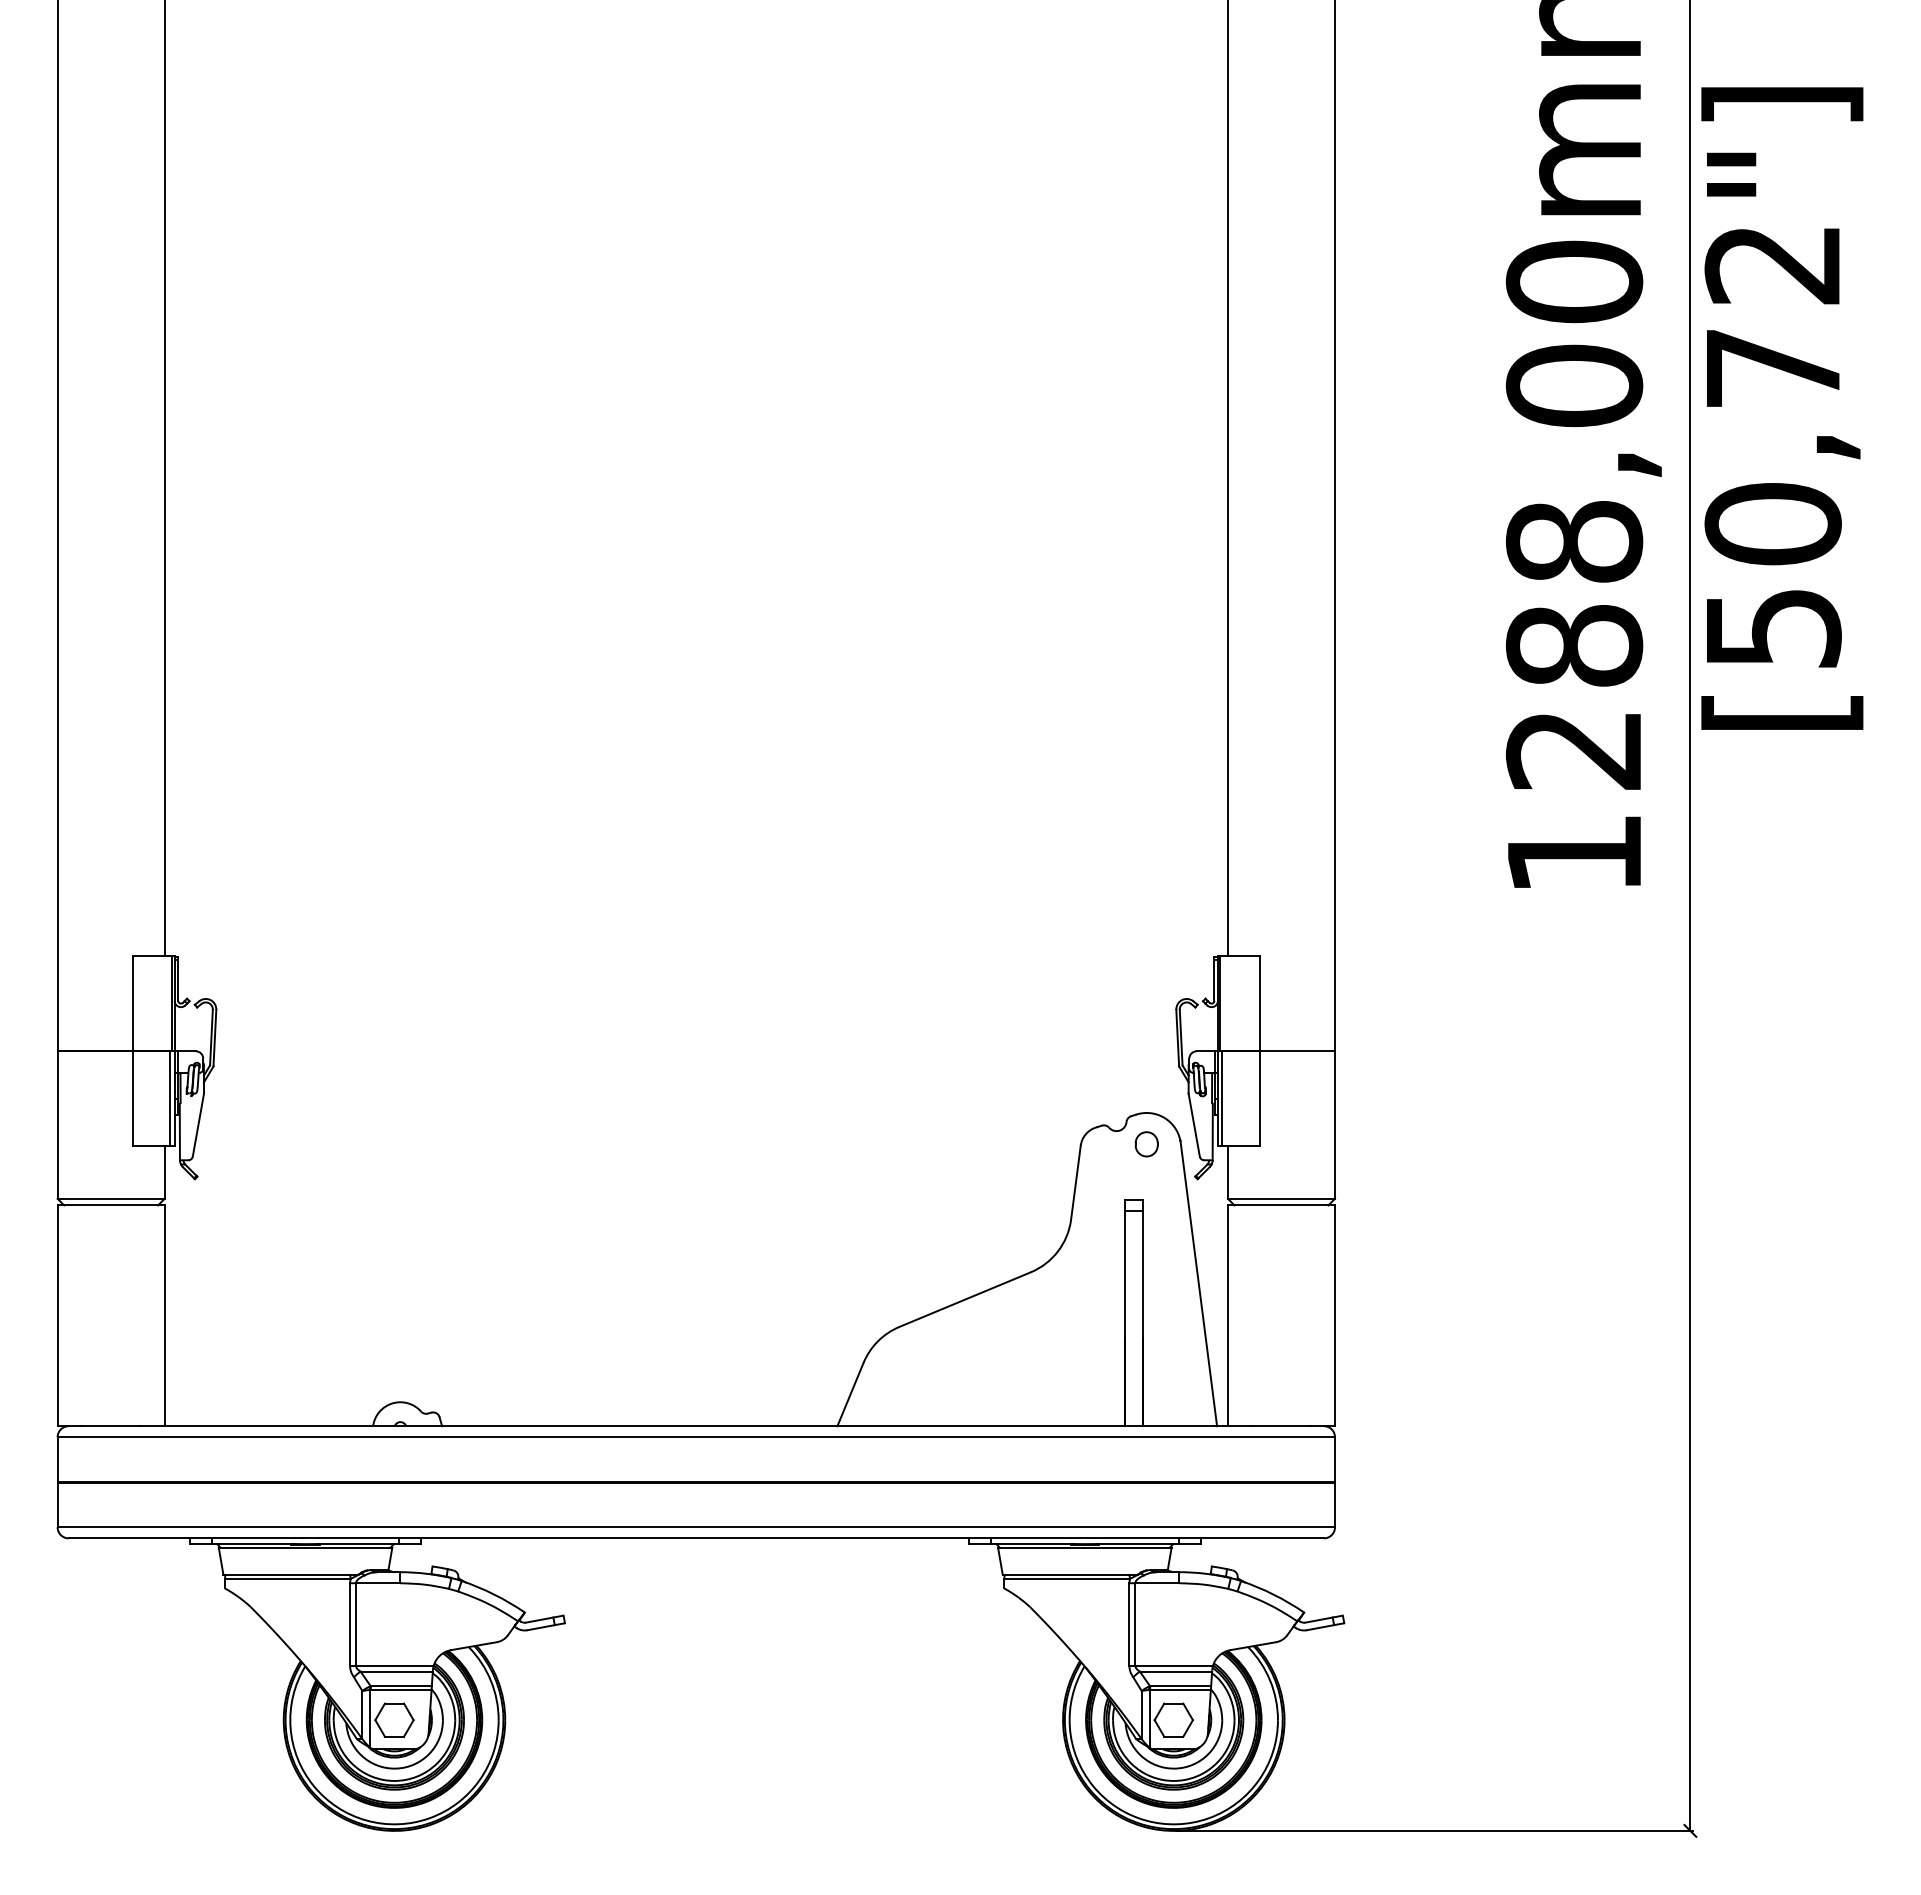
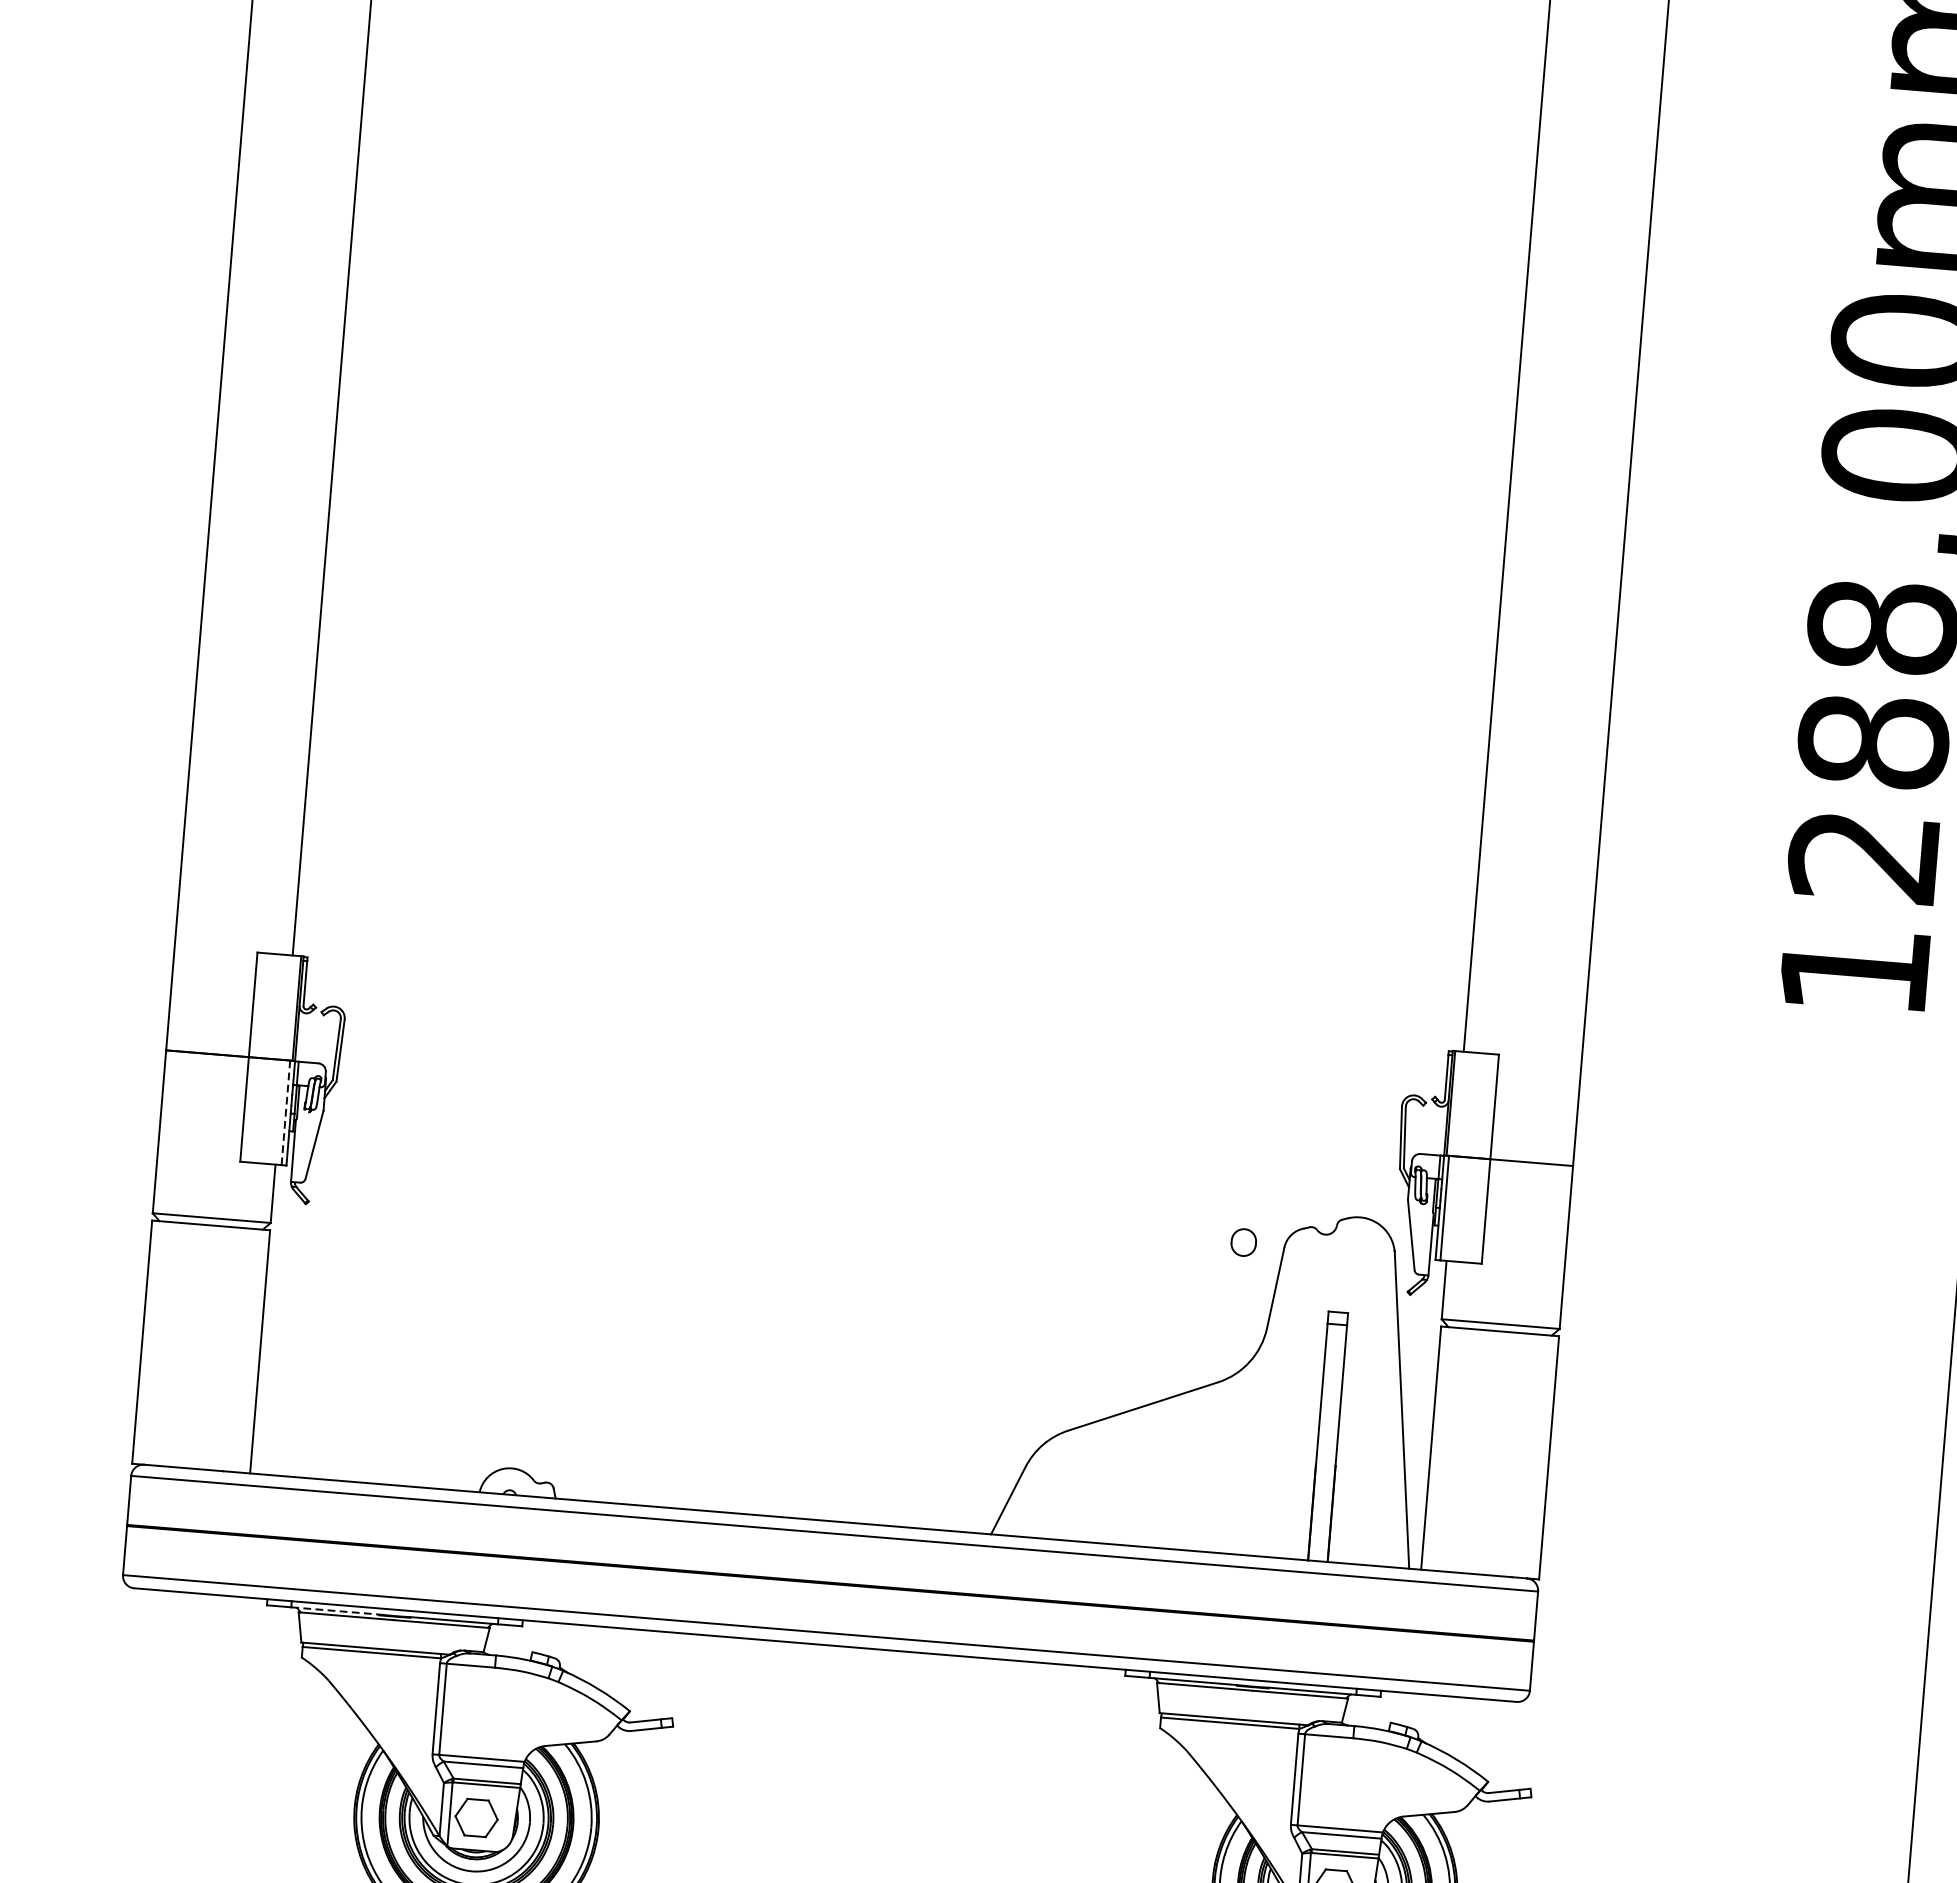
line: (170, 1097) -> (286, 1111), solid -> dashed
part: (1146, 1144) -> (1243, 1242), moved
line: (251, 1543) -> (335, 1610), solid -> dashed

